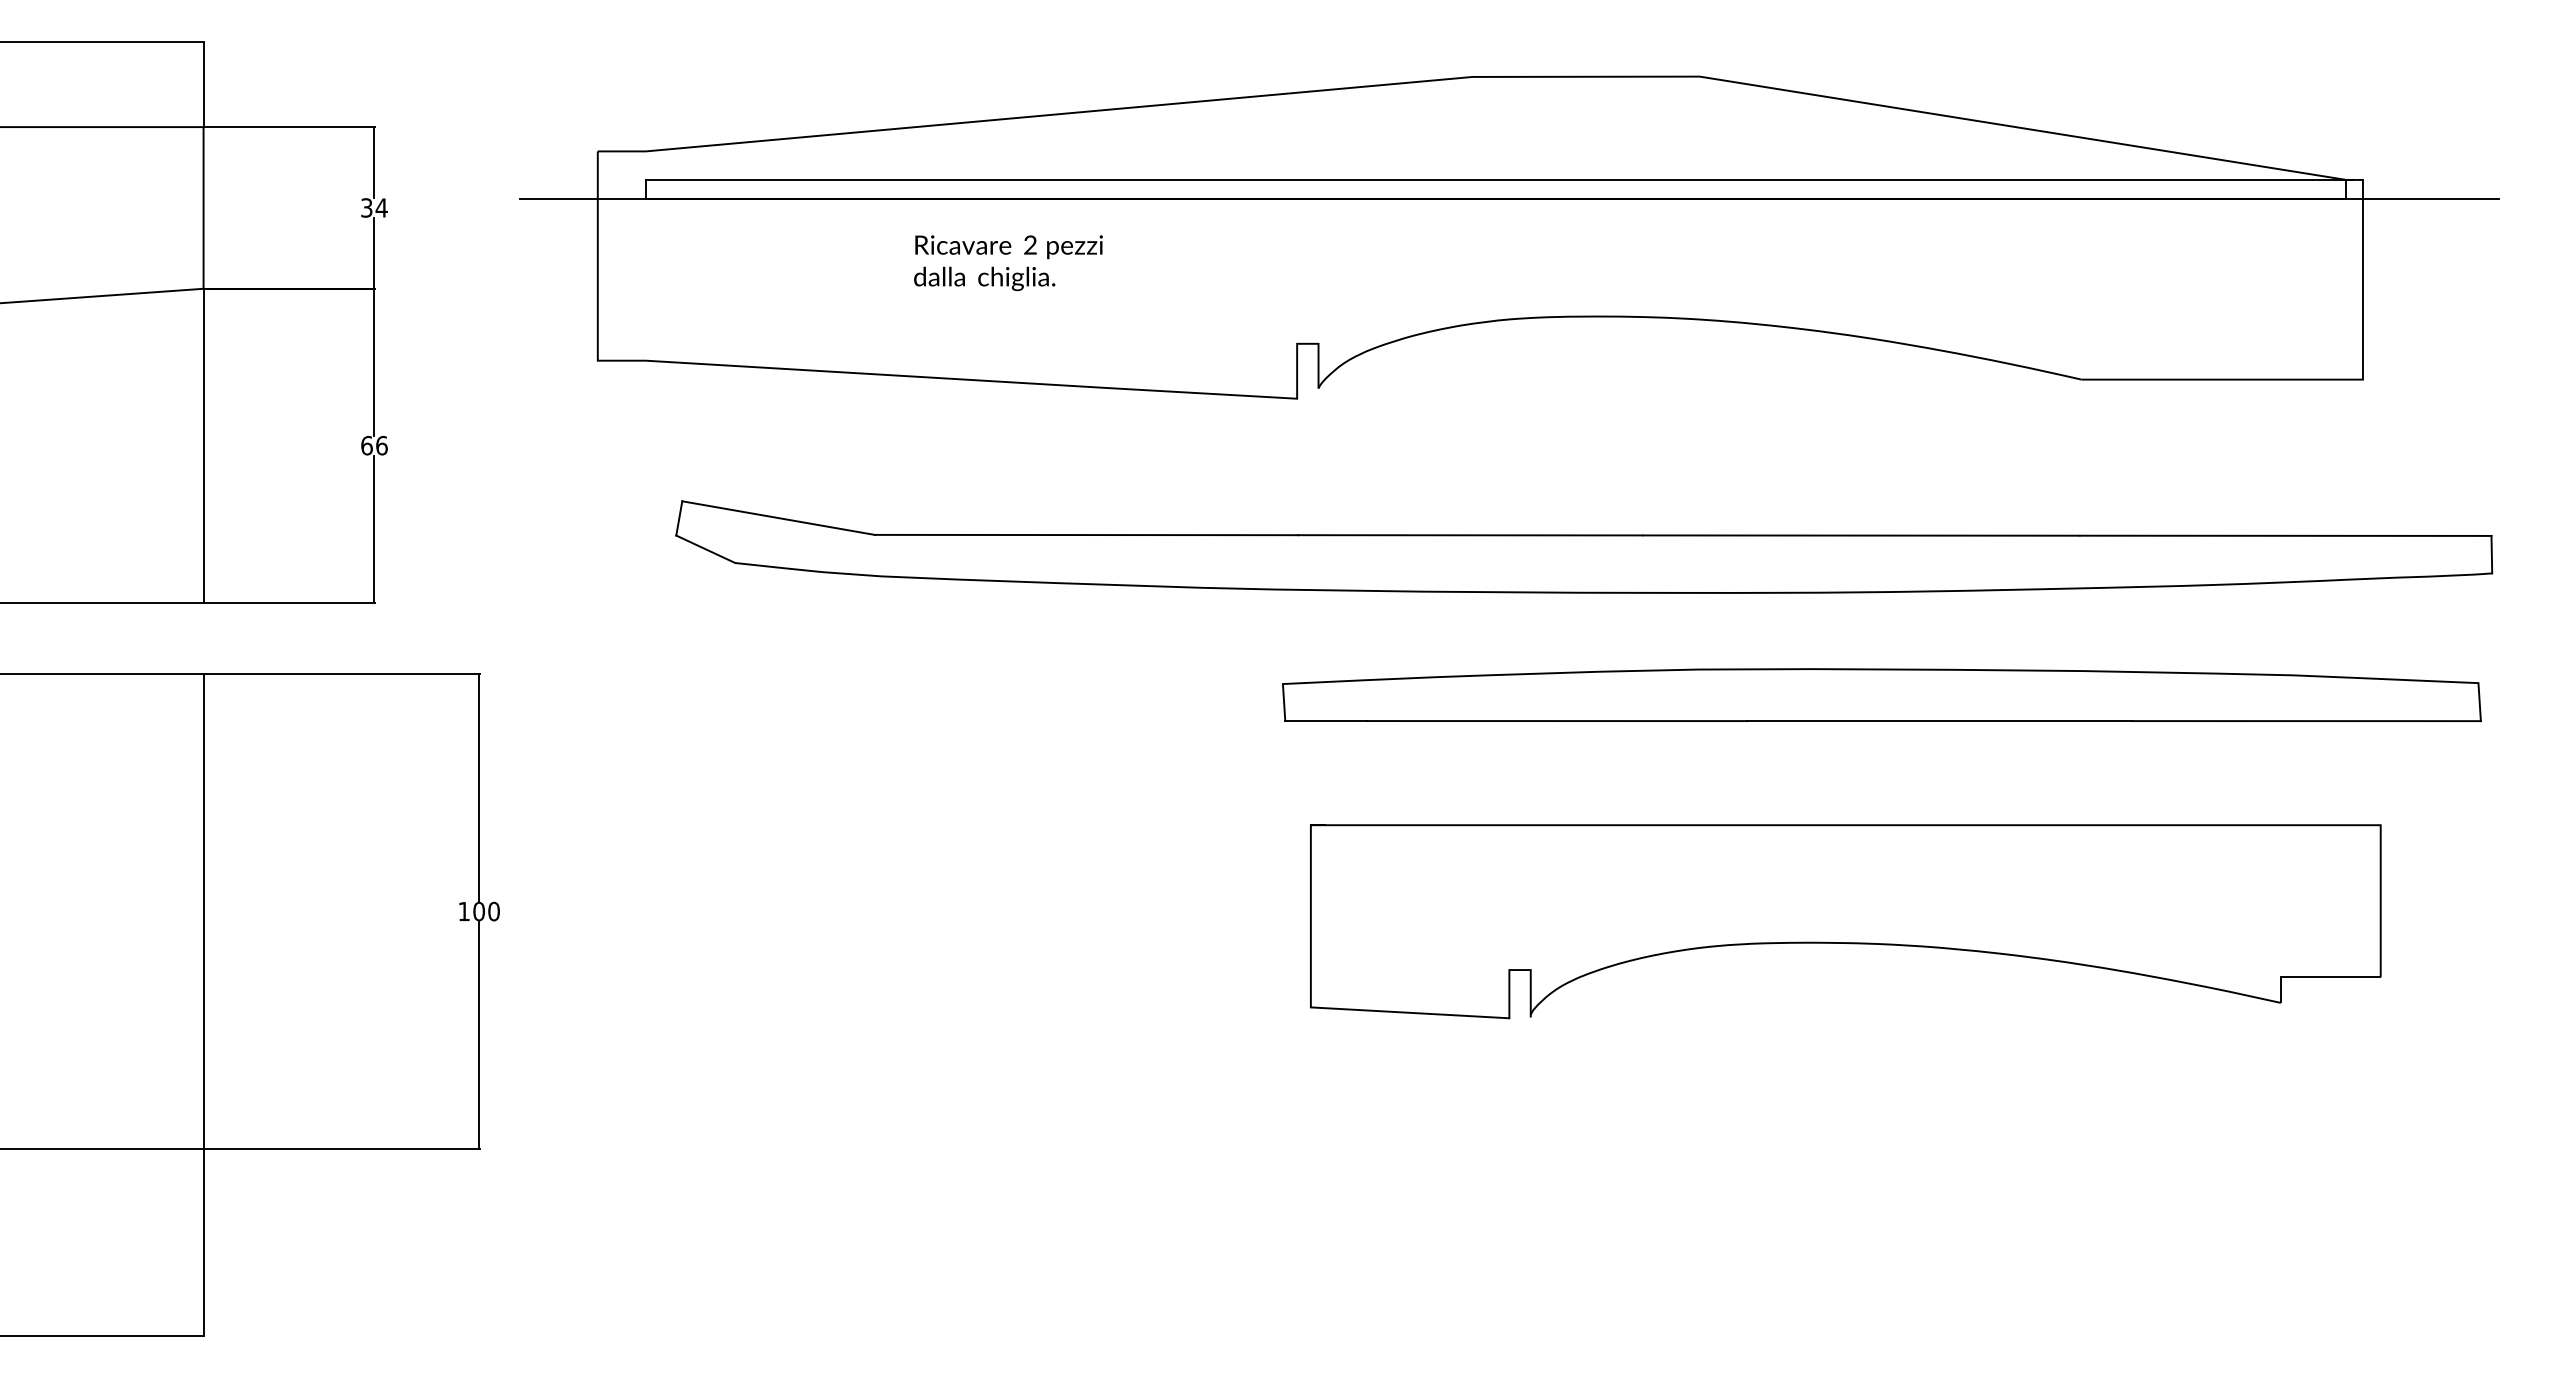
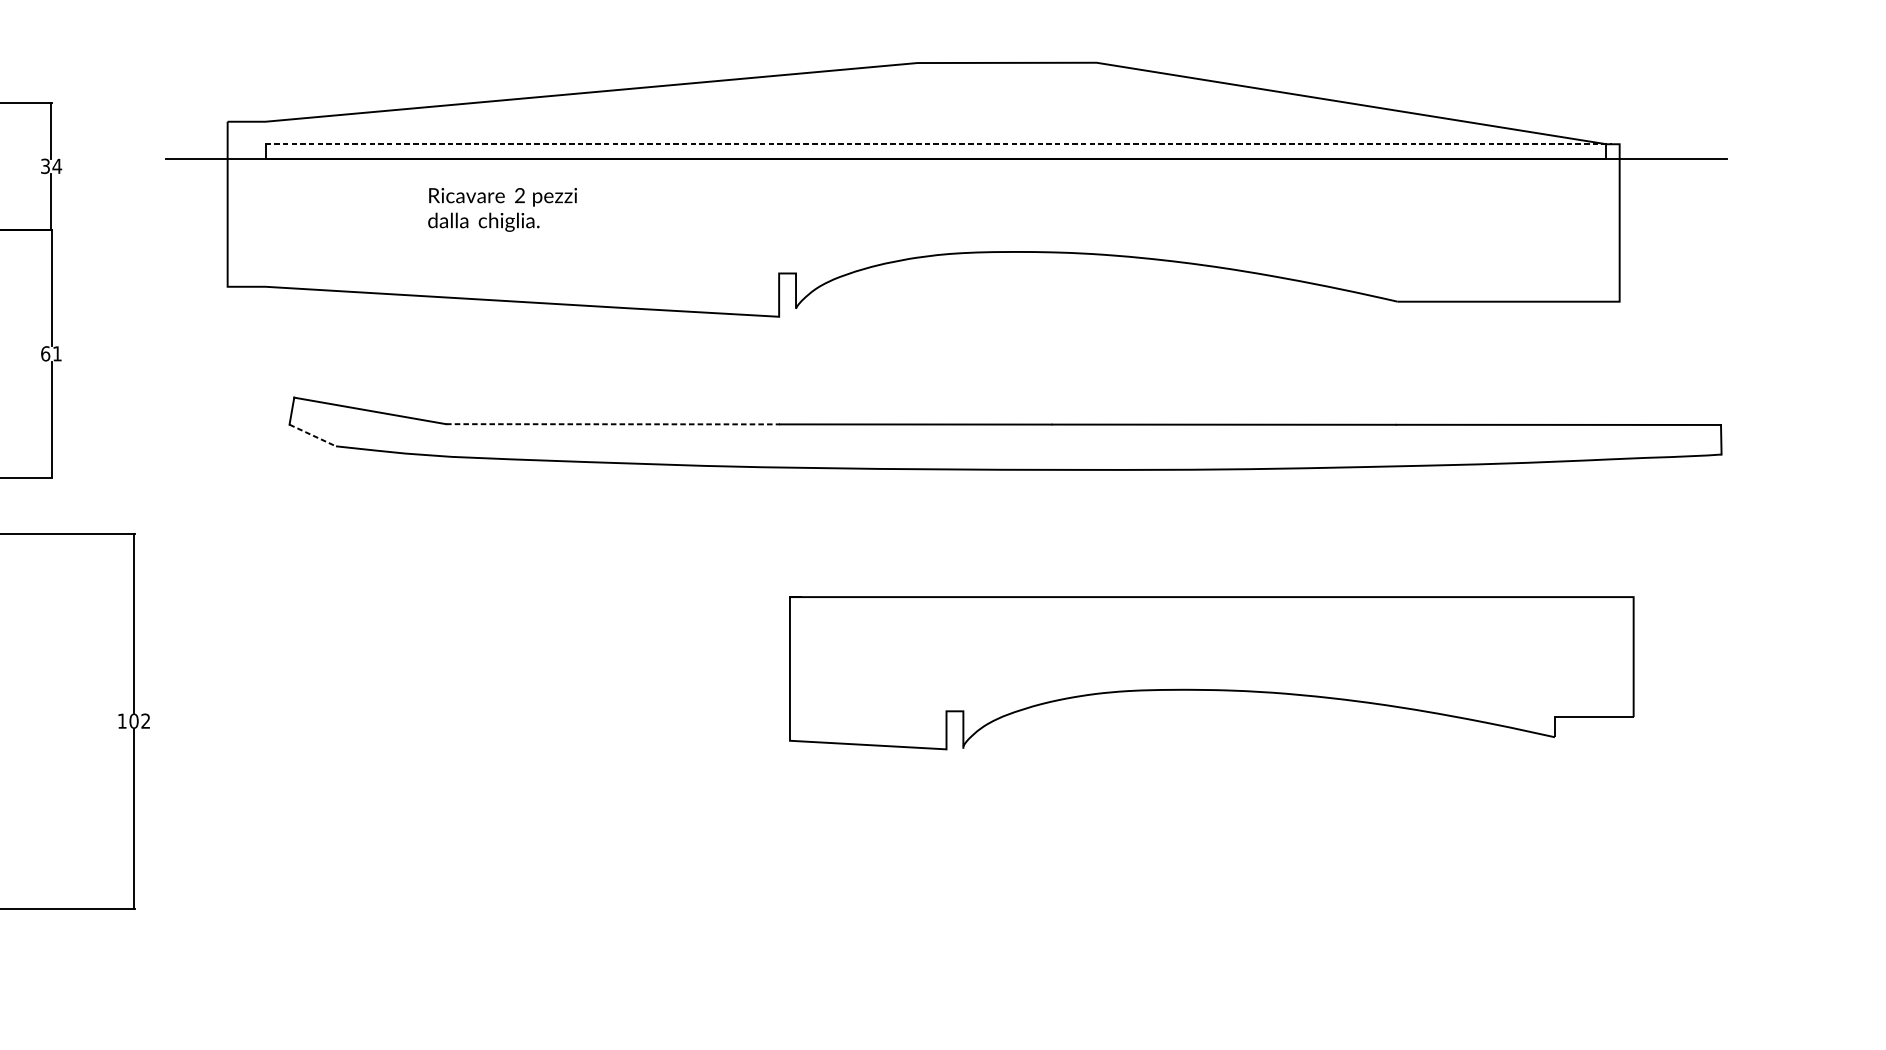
line: (1499, 179) -> (938, 143), solid -> dashed
text: (1008, 263) -> (502, 210), moved
text: (381, 445) -> (57, 353), 66 -> 61
line: (1086, 535) -> (613, 424), solid -> dashed
line: (706, 549) -> (313, 435), solid -> dashed
part: (1881, 695) -> (1239, 550), removed
text: (493, 911) -> (145, 721), 100 -> 102
part: (1845, 921) -> (1211, 673), moved

